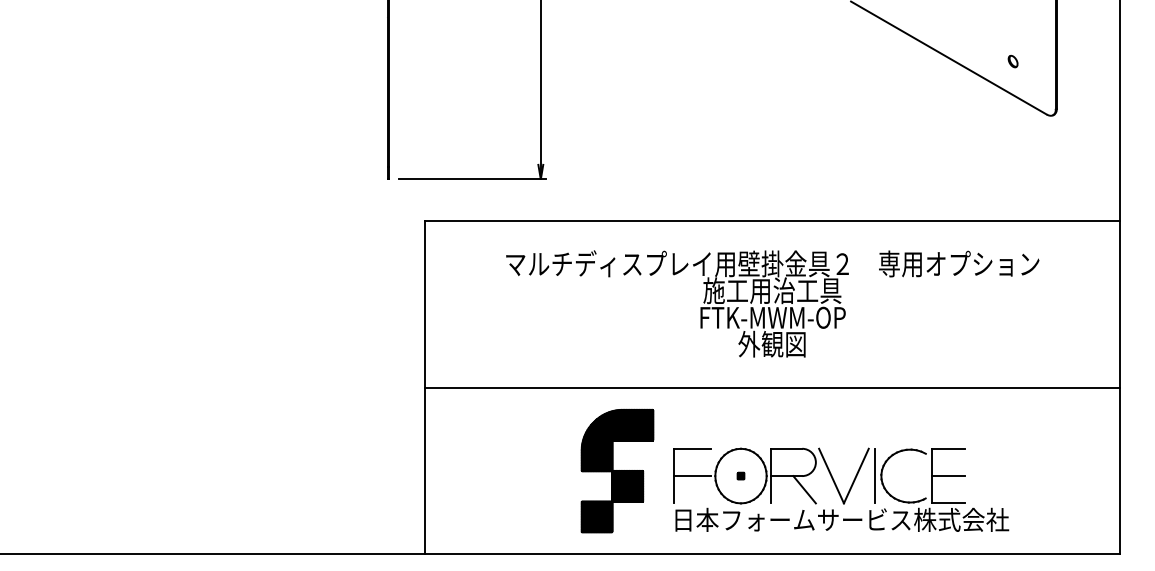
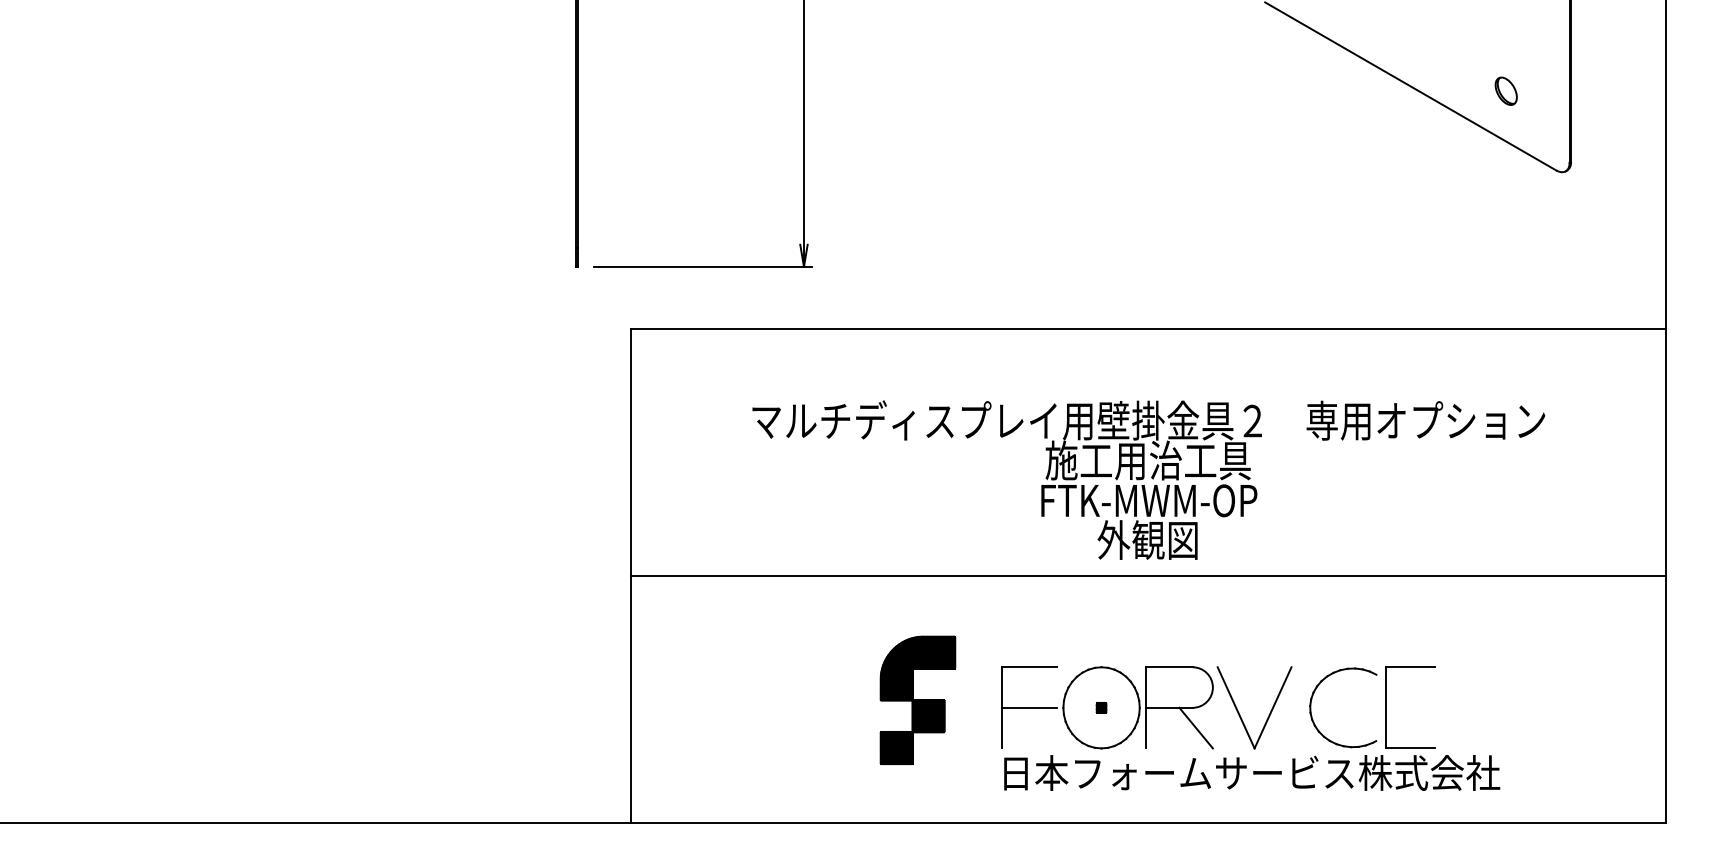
part: (1012, 61) -> (1505, 91), size x1.6
text: (772, 303) -> (1148, 479), moved
part: (617, 470) -> (917, 699), size x0.7
line: (875, 475) -> (1301, 706), removed
line: (948, 476) -> (1410, 708), removed

